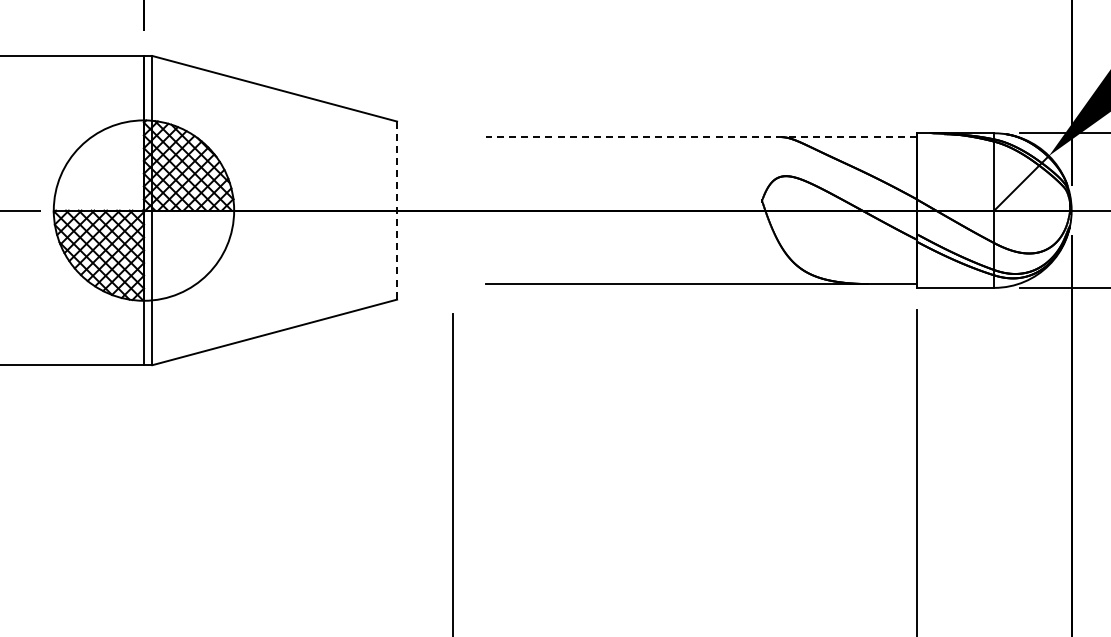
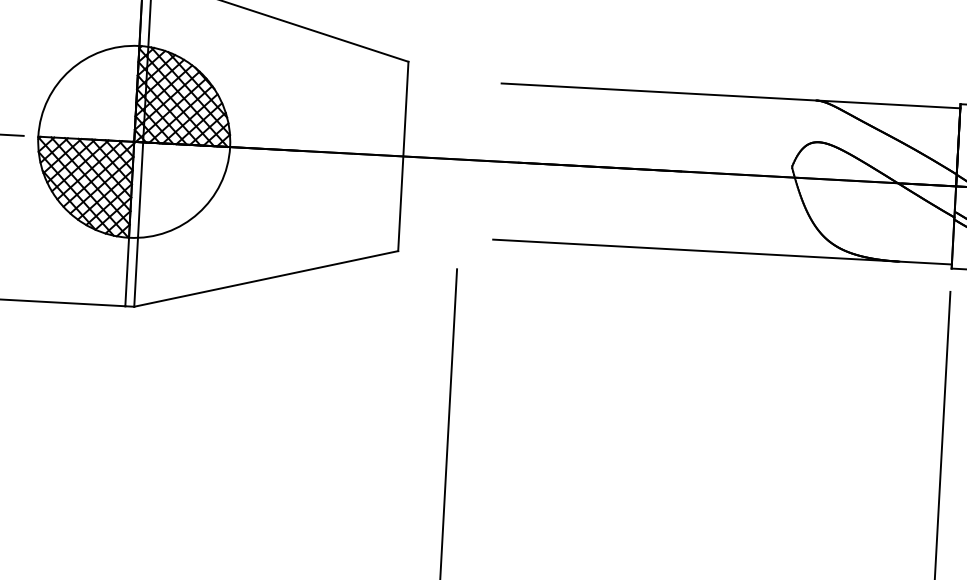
line: (701, 137) -> (731, 96), dashed -> solid
line: (397, 211) -> (403, 157), dashed -> solid

